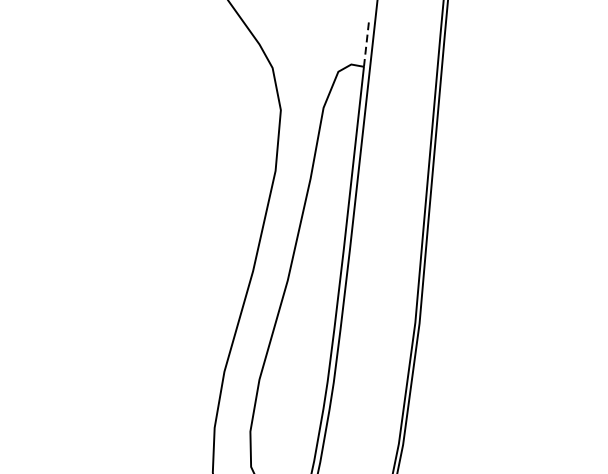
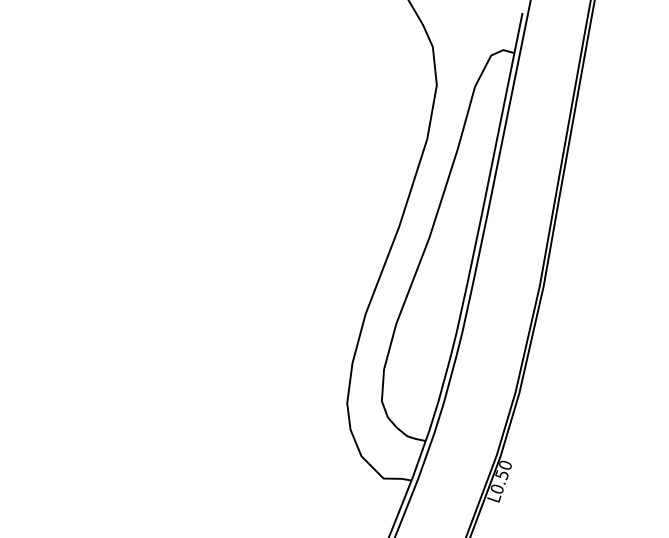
line: (366, 44) -> (518, 33), dashed -> solid

